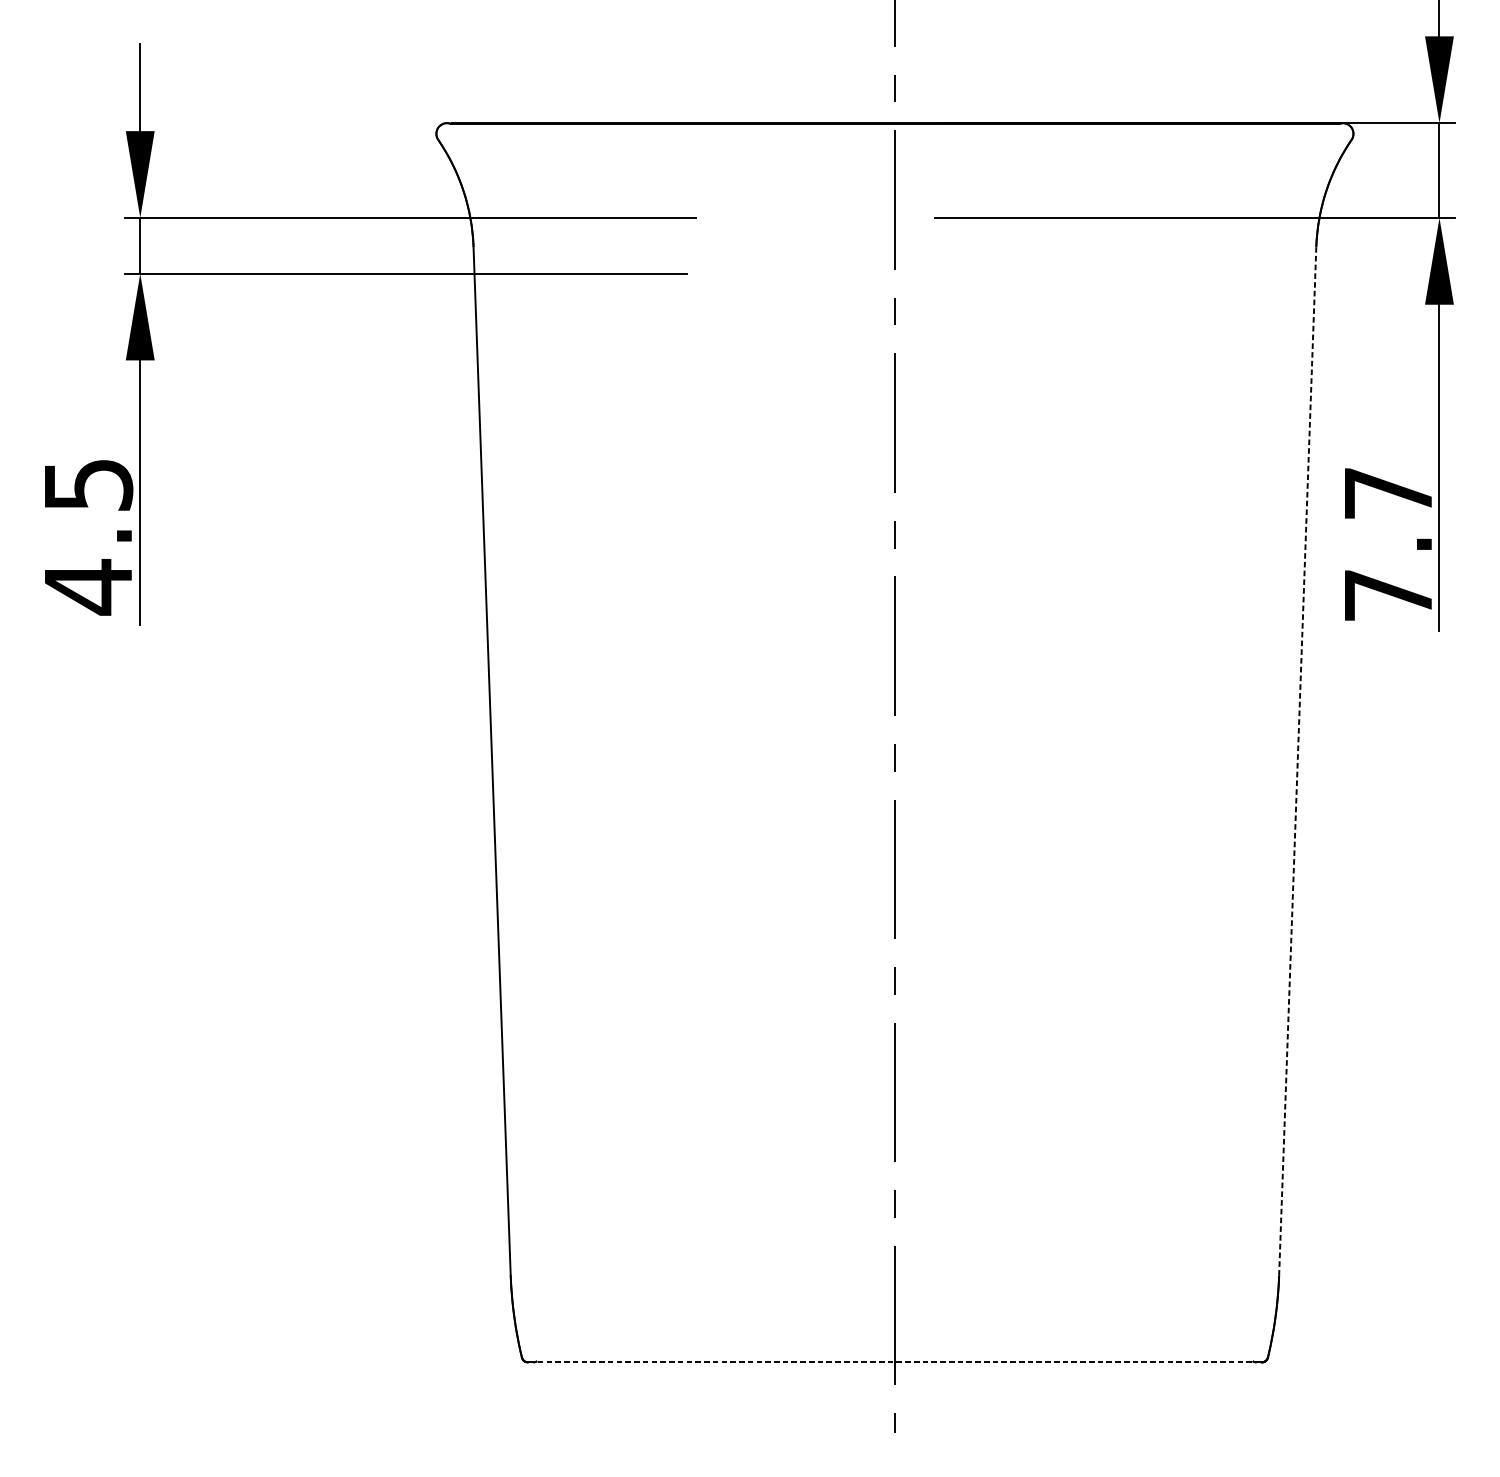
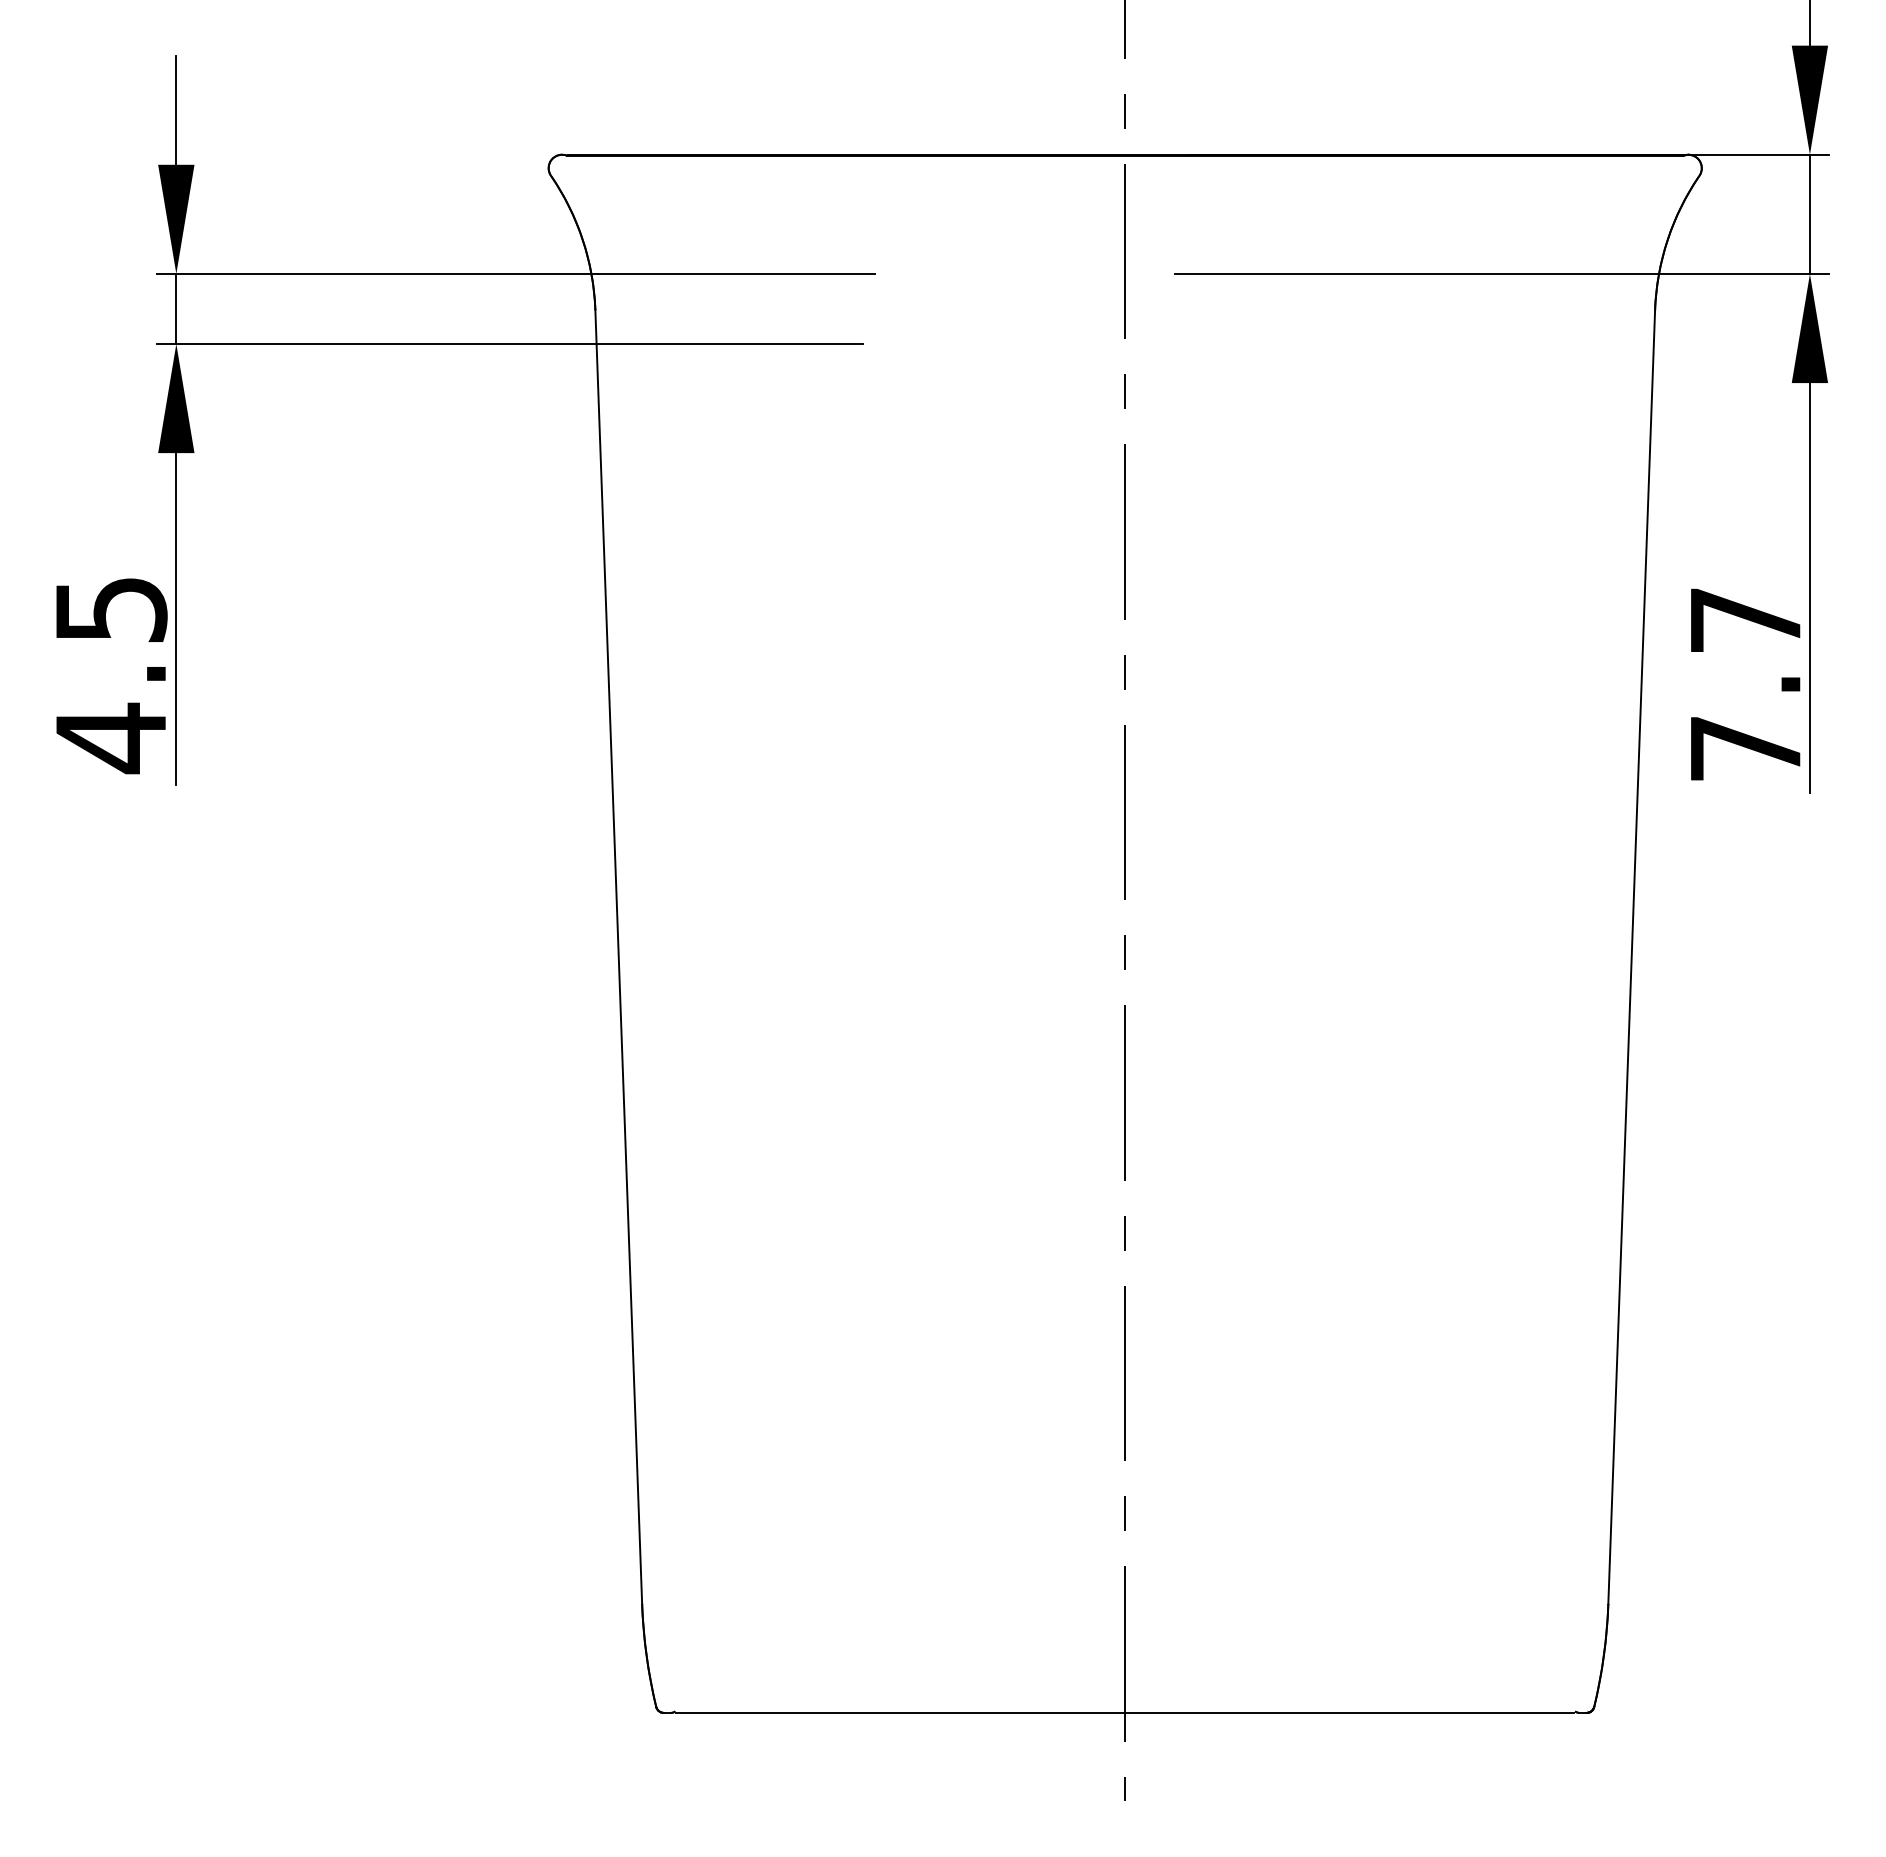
line: (1297, 760) -> (1631, 956), dashed -> solid
line: (895, 1362) -> (1125, 1712), dashed -> solid

